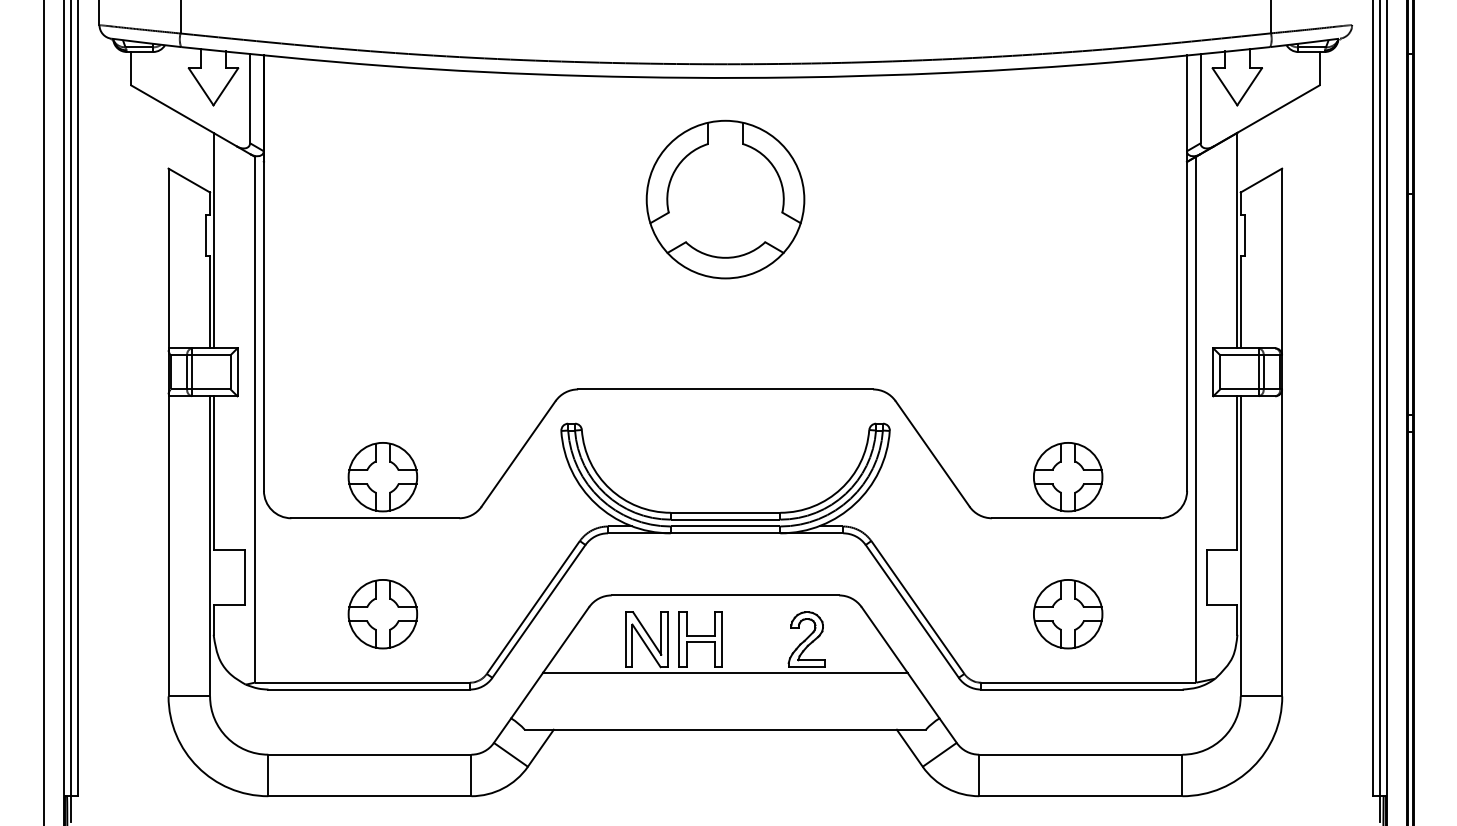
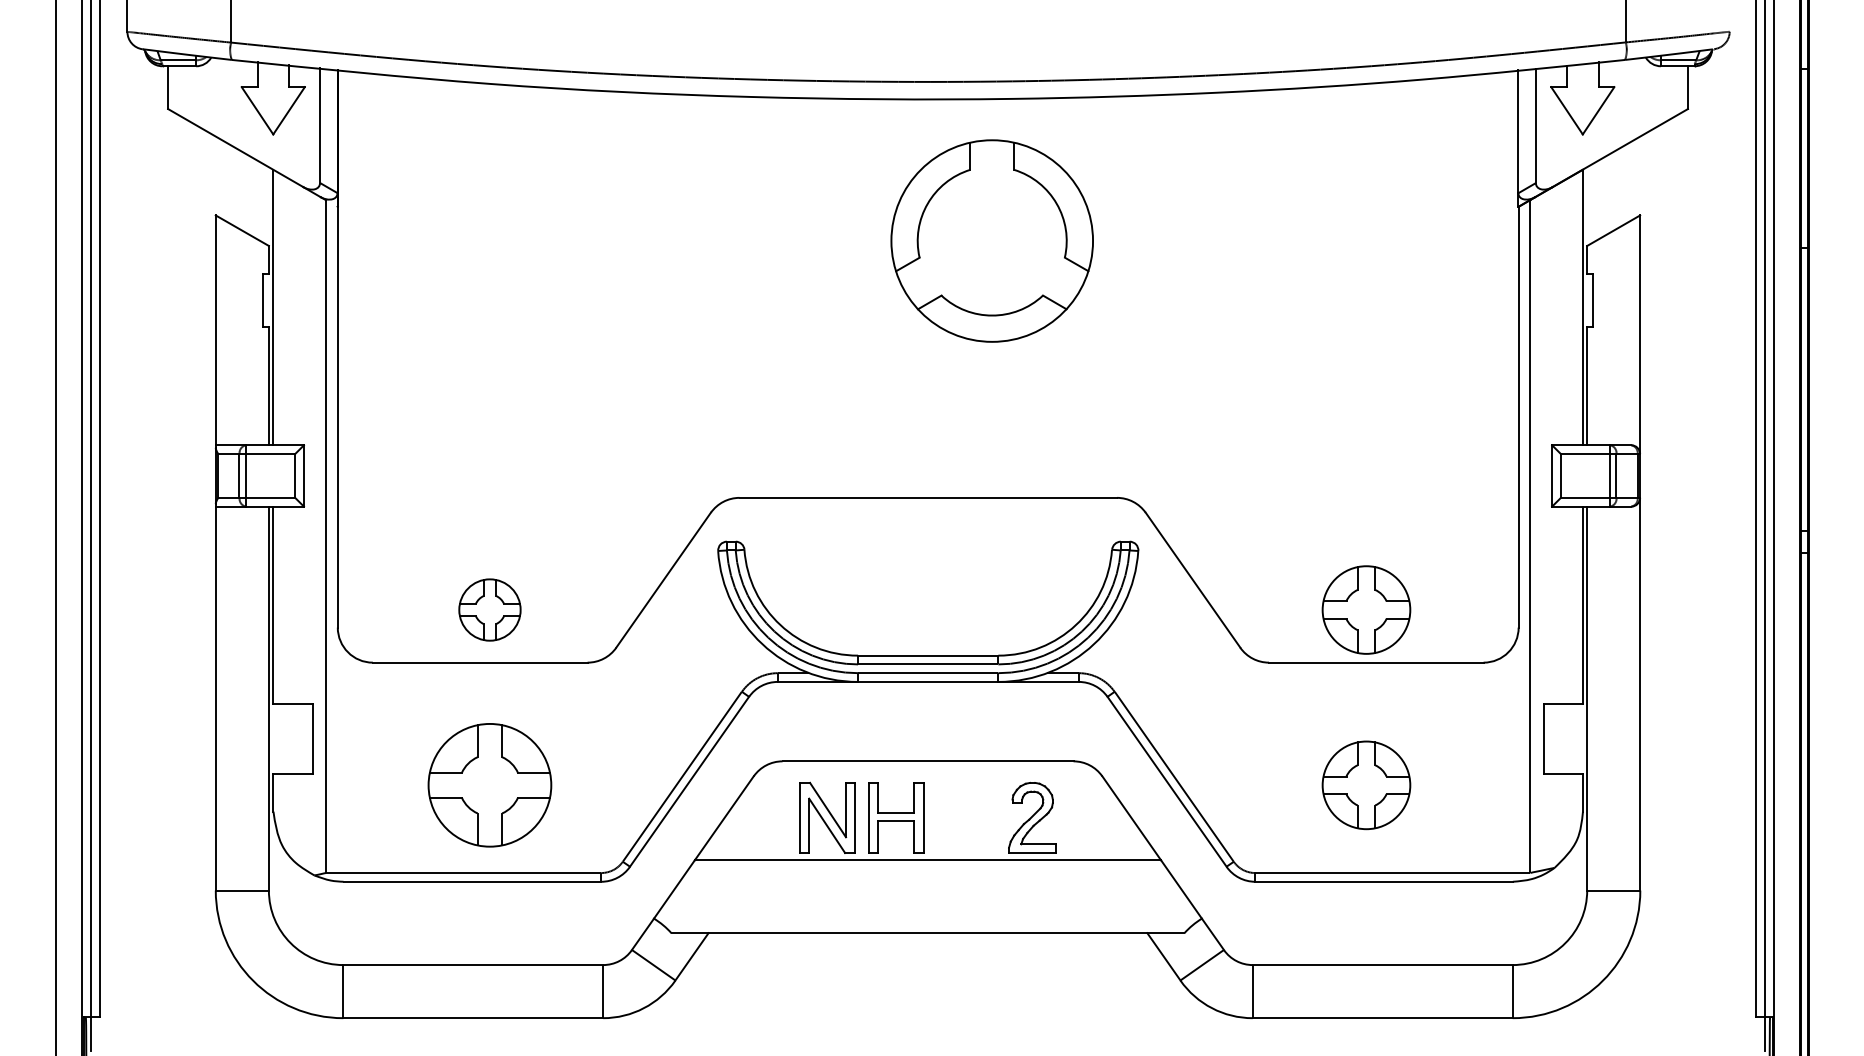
part: (724, 199) -> (991, 240), moved
part: (382, 476) -> (489, 609), size x0.7
part: (382, 614) -> (489, 785), size x1.4

